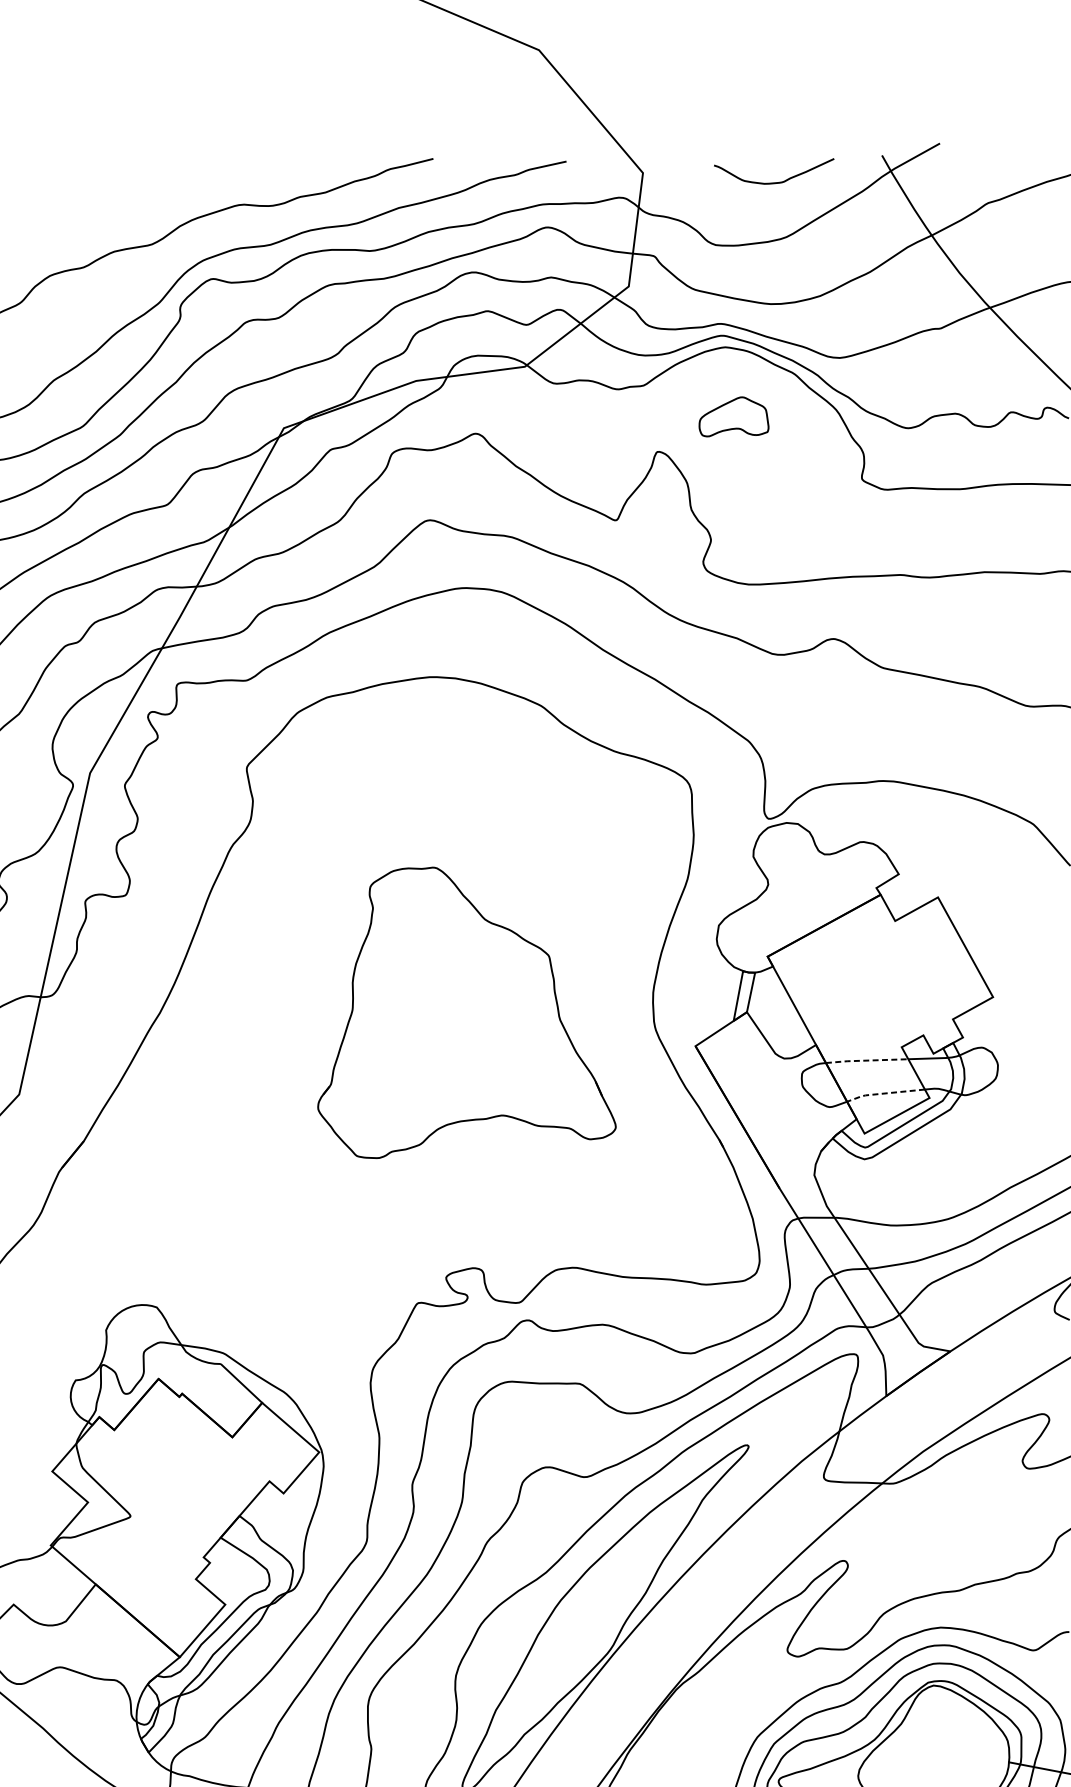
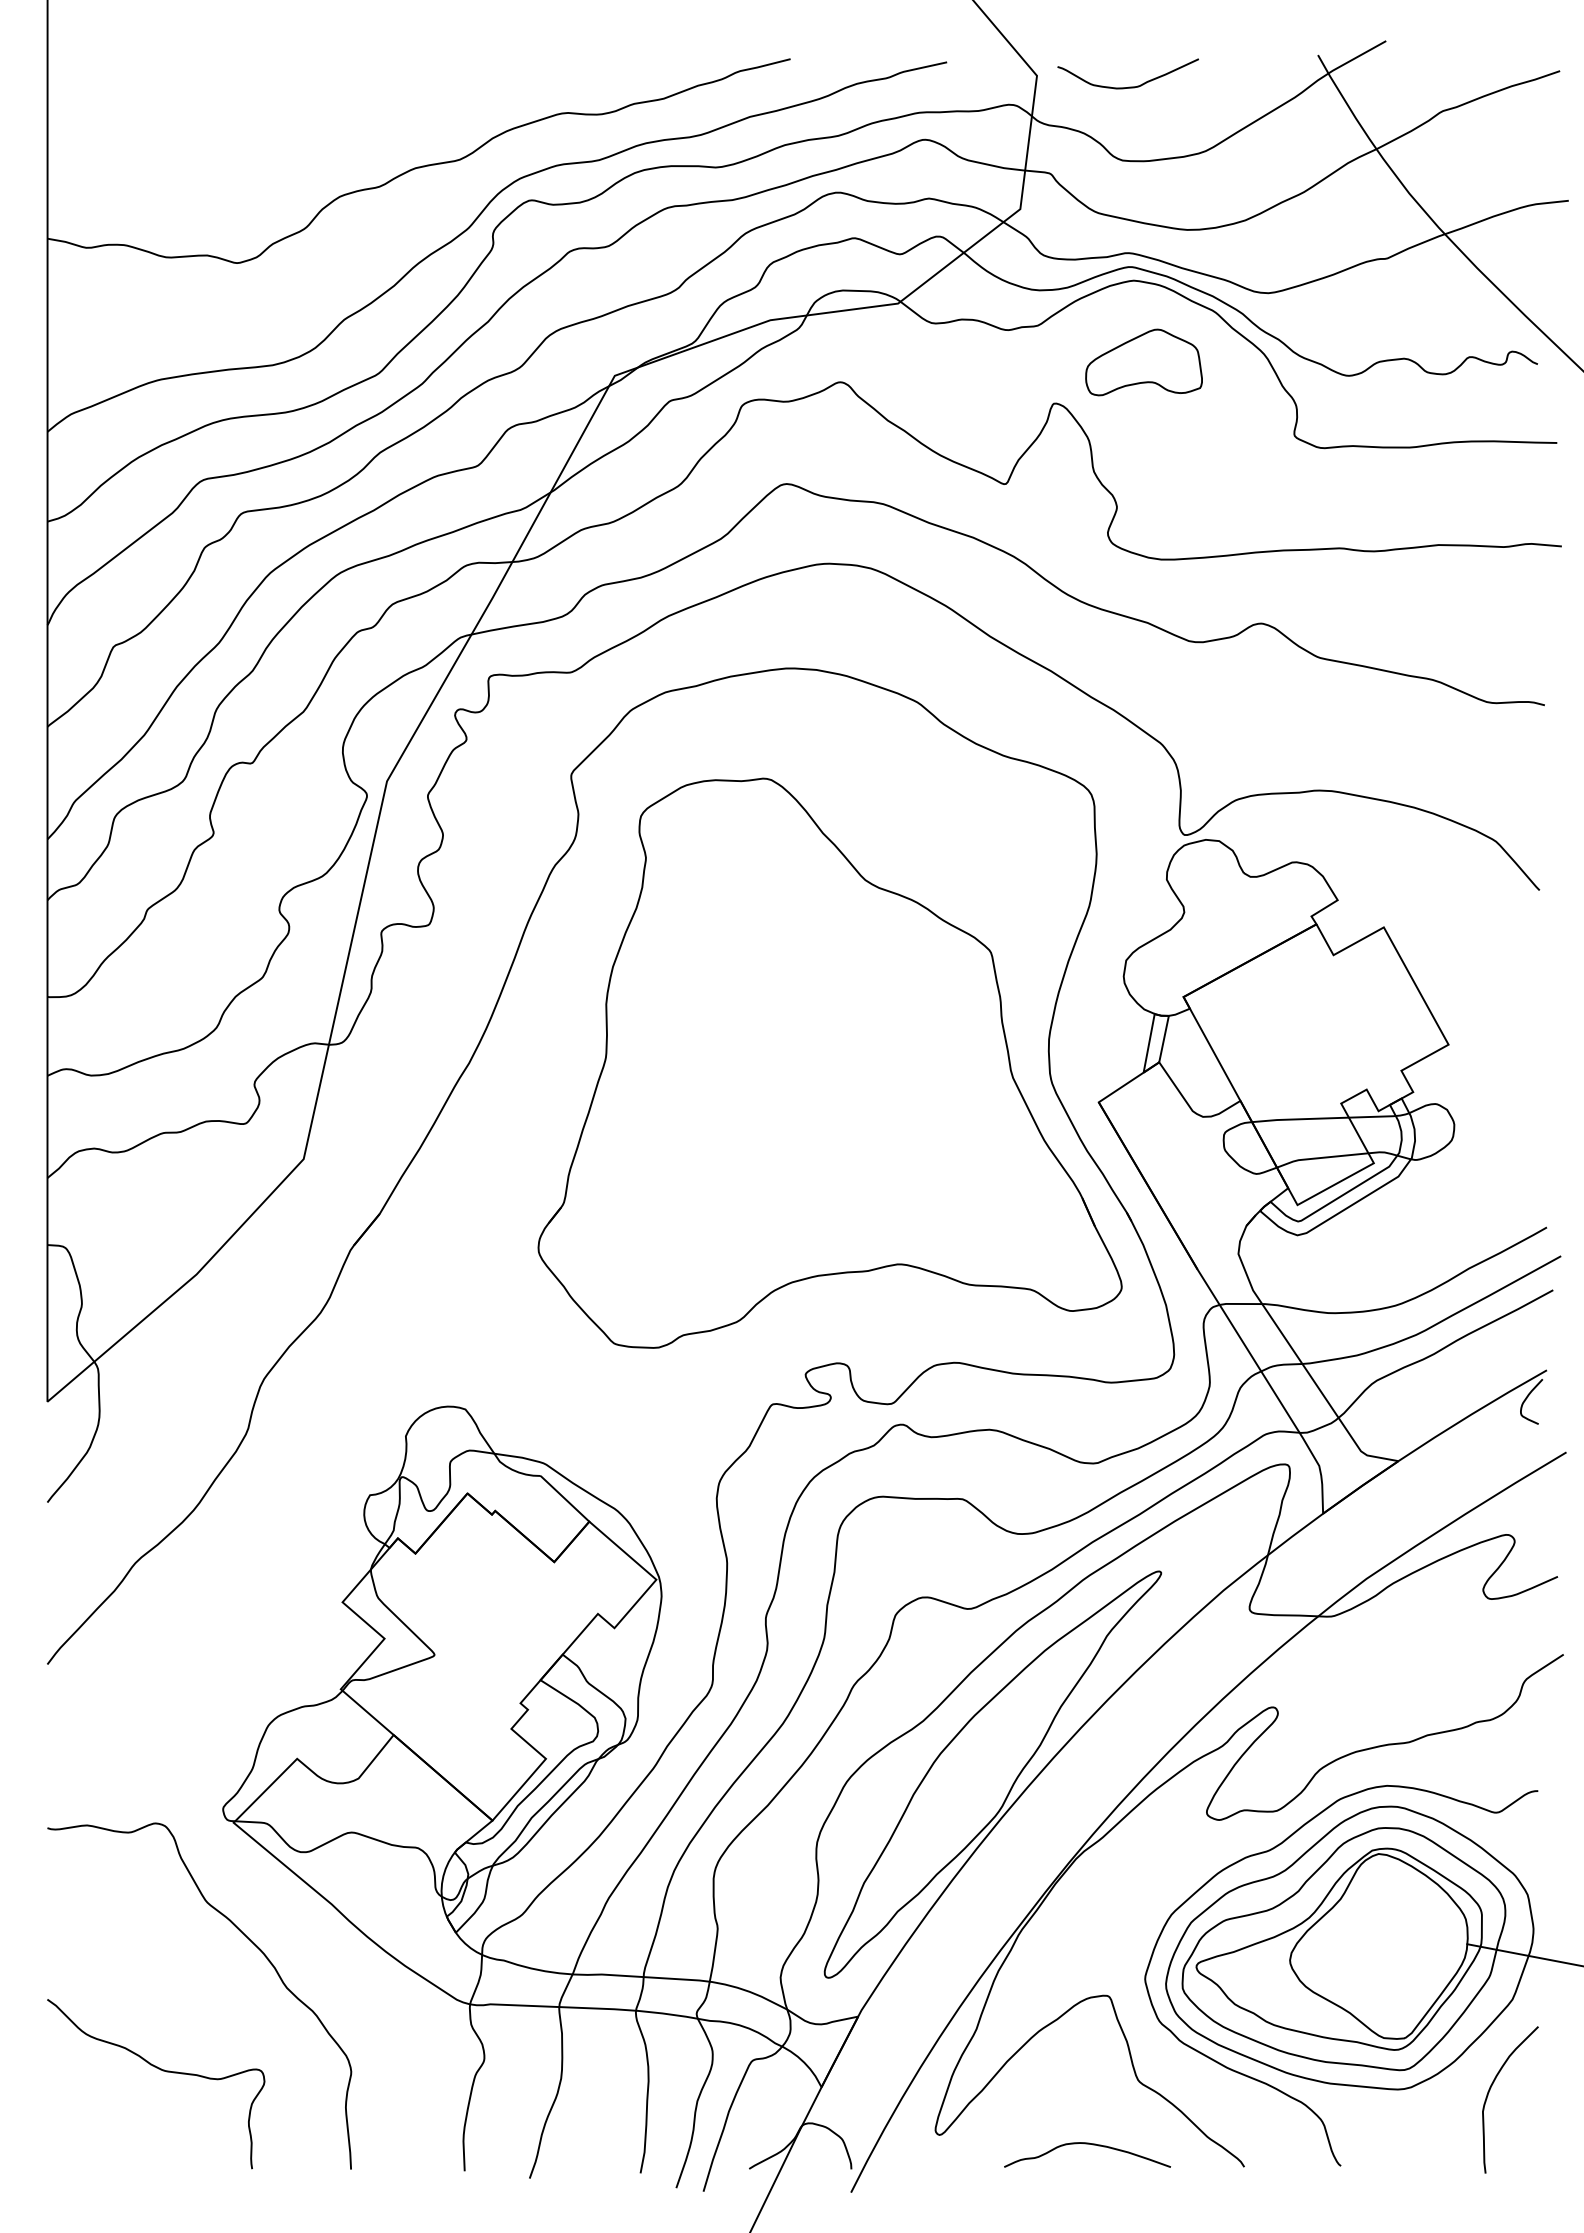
curve: (774, 182) -> (1128, 86), moved
part: (733, 416) -> (1143, 362), size x1.43
part: (466, 1012) -> (829, 1062), size x1.67
line: (867, 1060) -> (1300, 1119), dashed -> solid
line: (884, 1093) -> (1320, 1158), dashed -> solid

